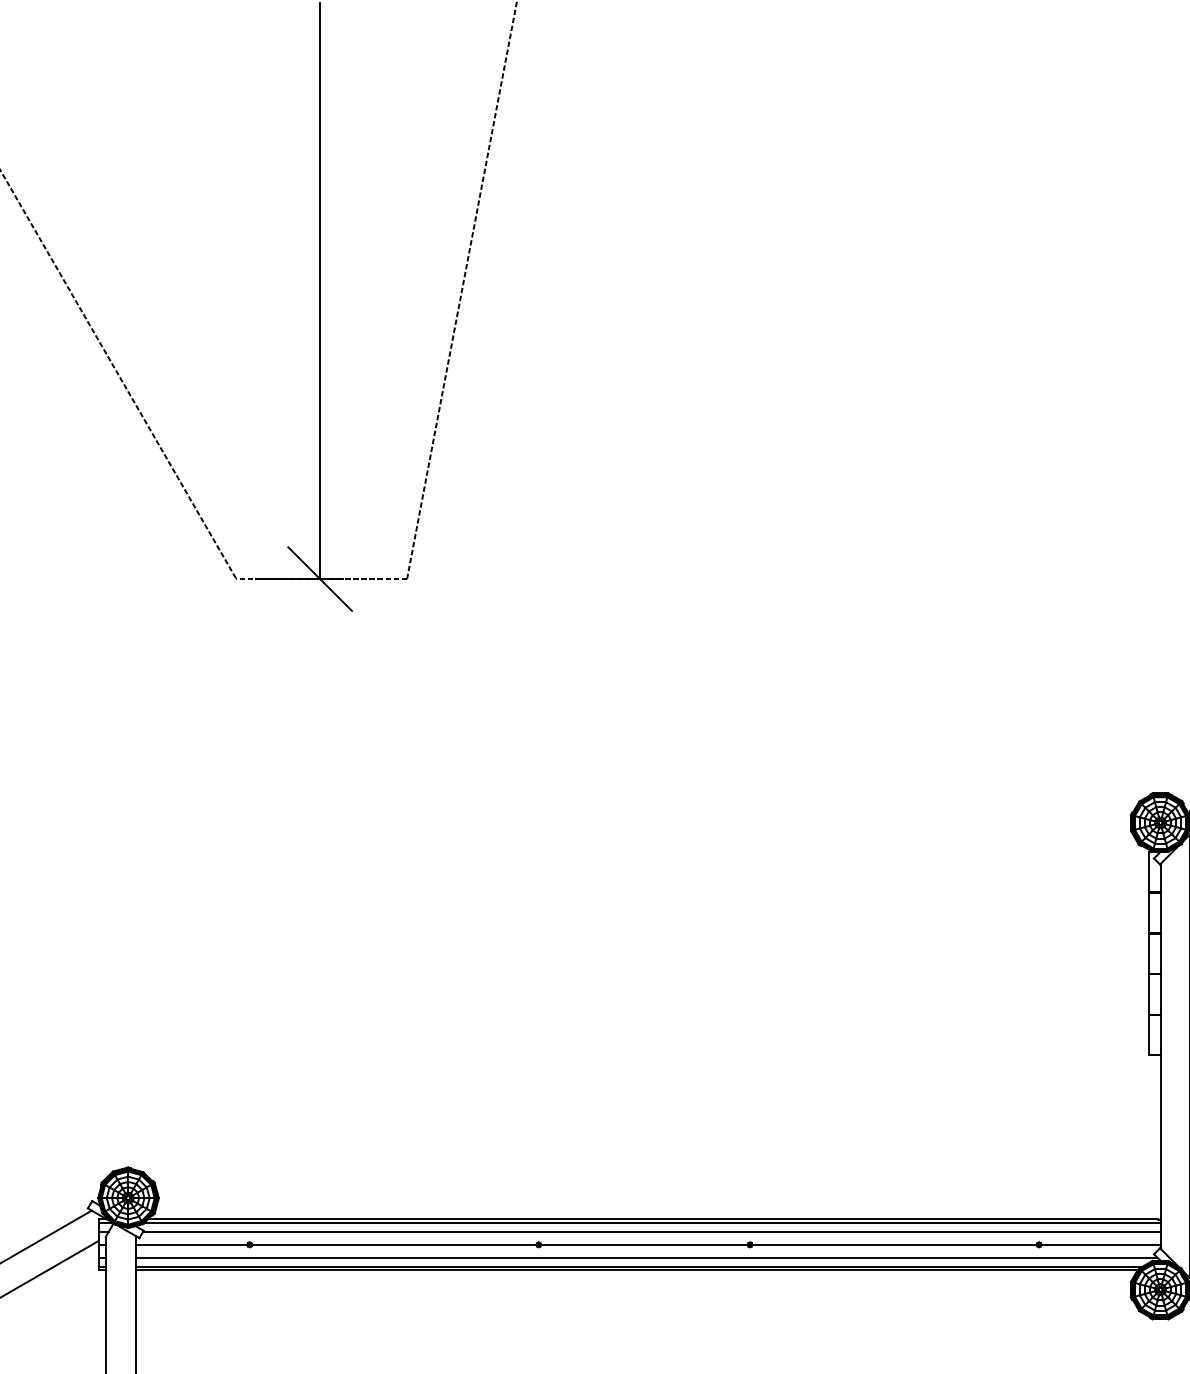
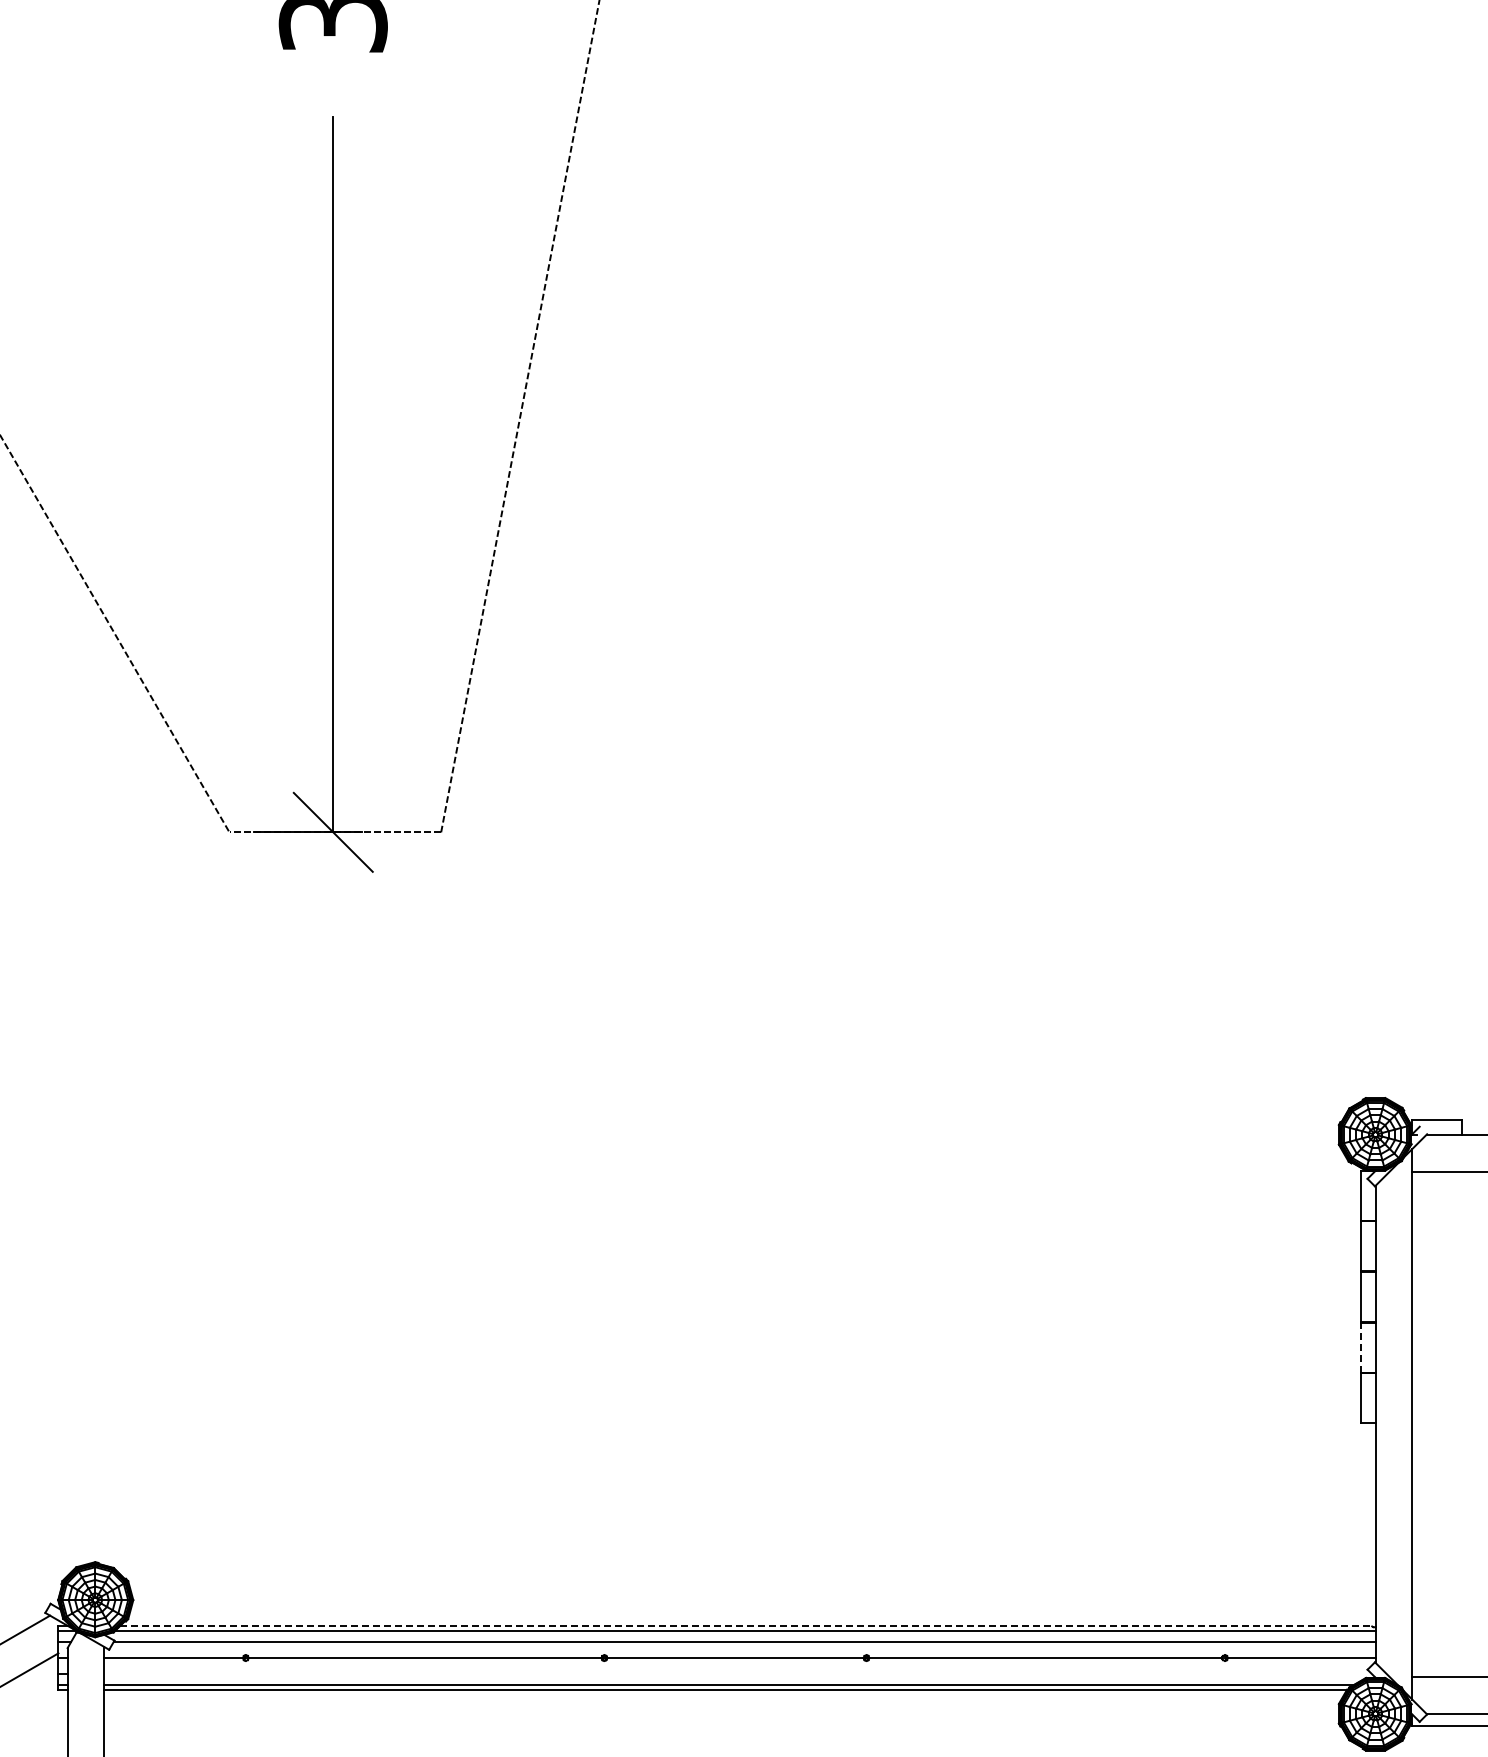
line: (1148, 994) -> (1360, 1347), solid -> dashed
line: (653, 1219) -> (746, 1626), solid -> dashed
line: (646, 1257) -> (737, 1673), removed

